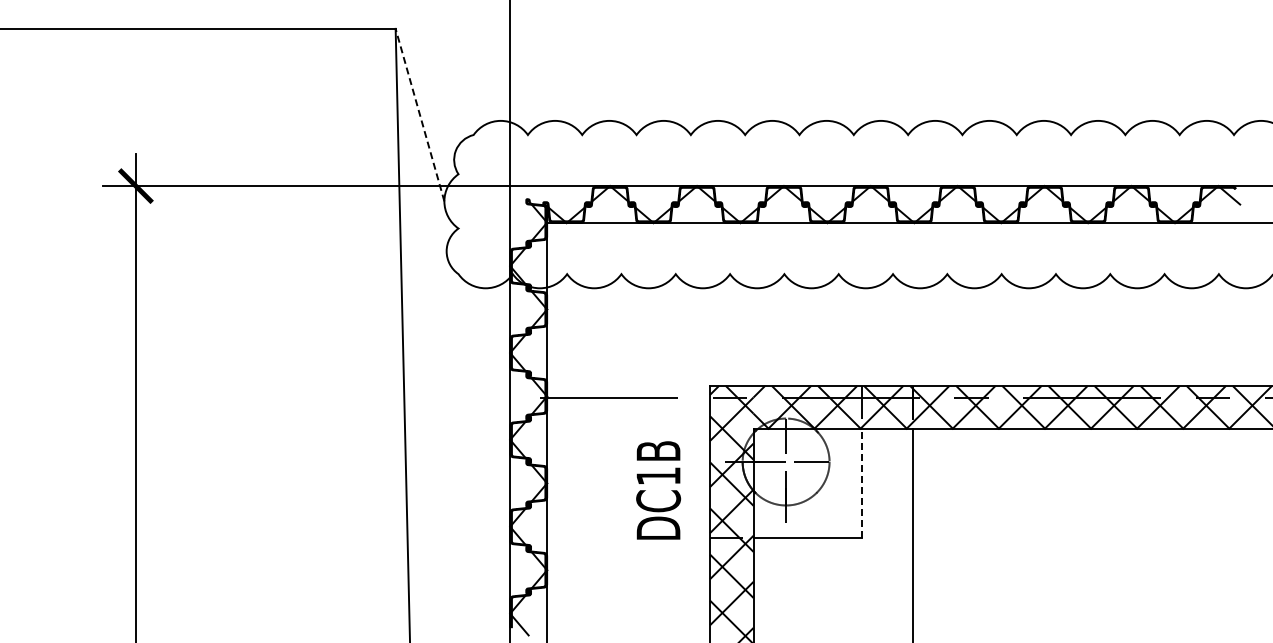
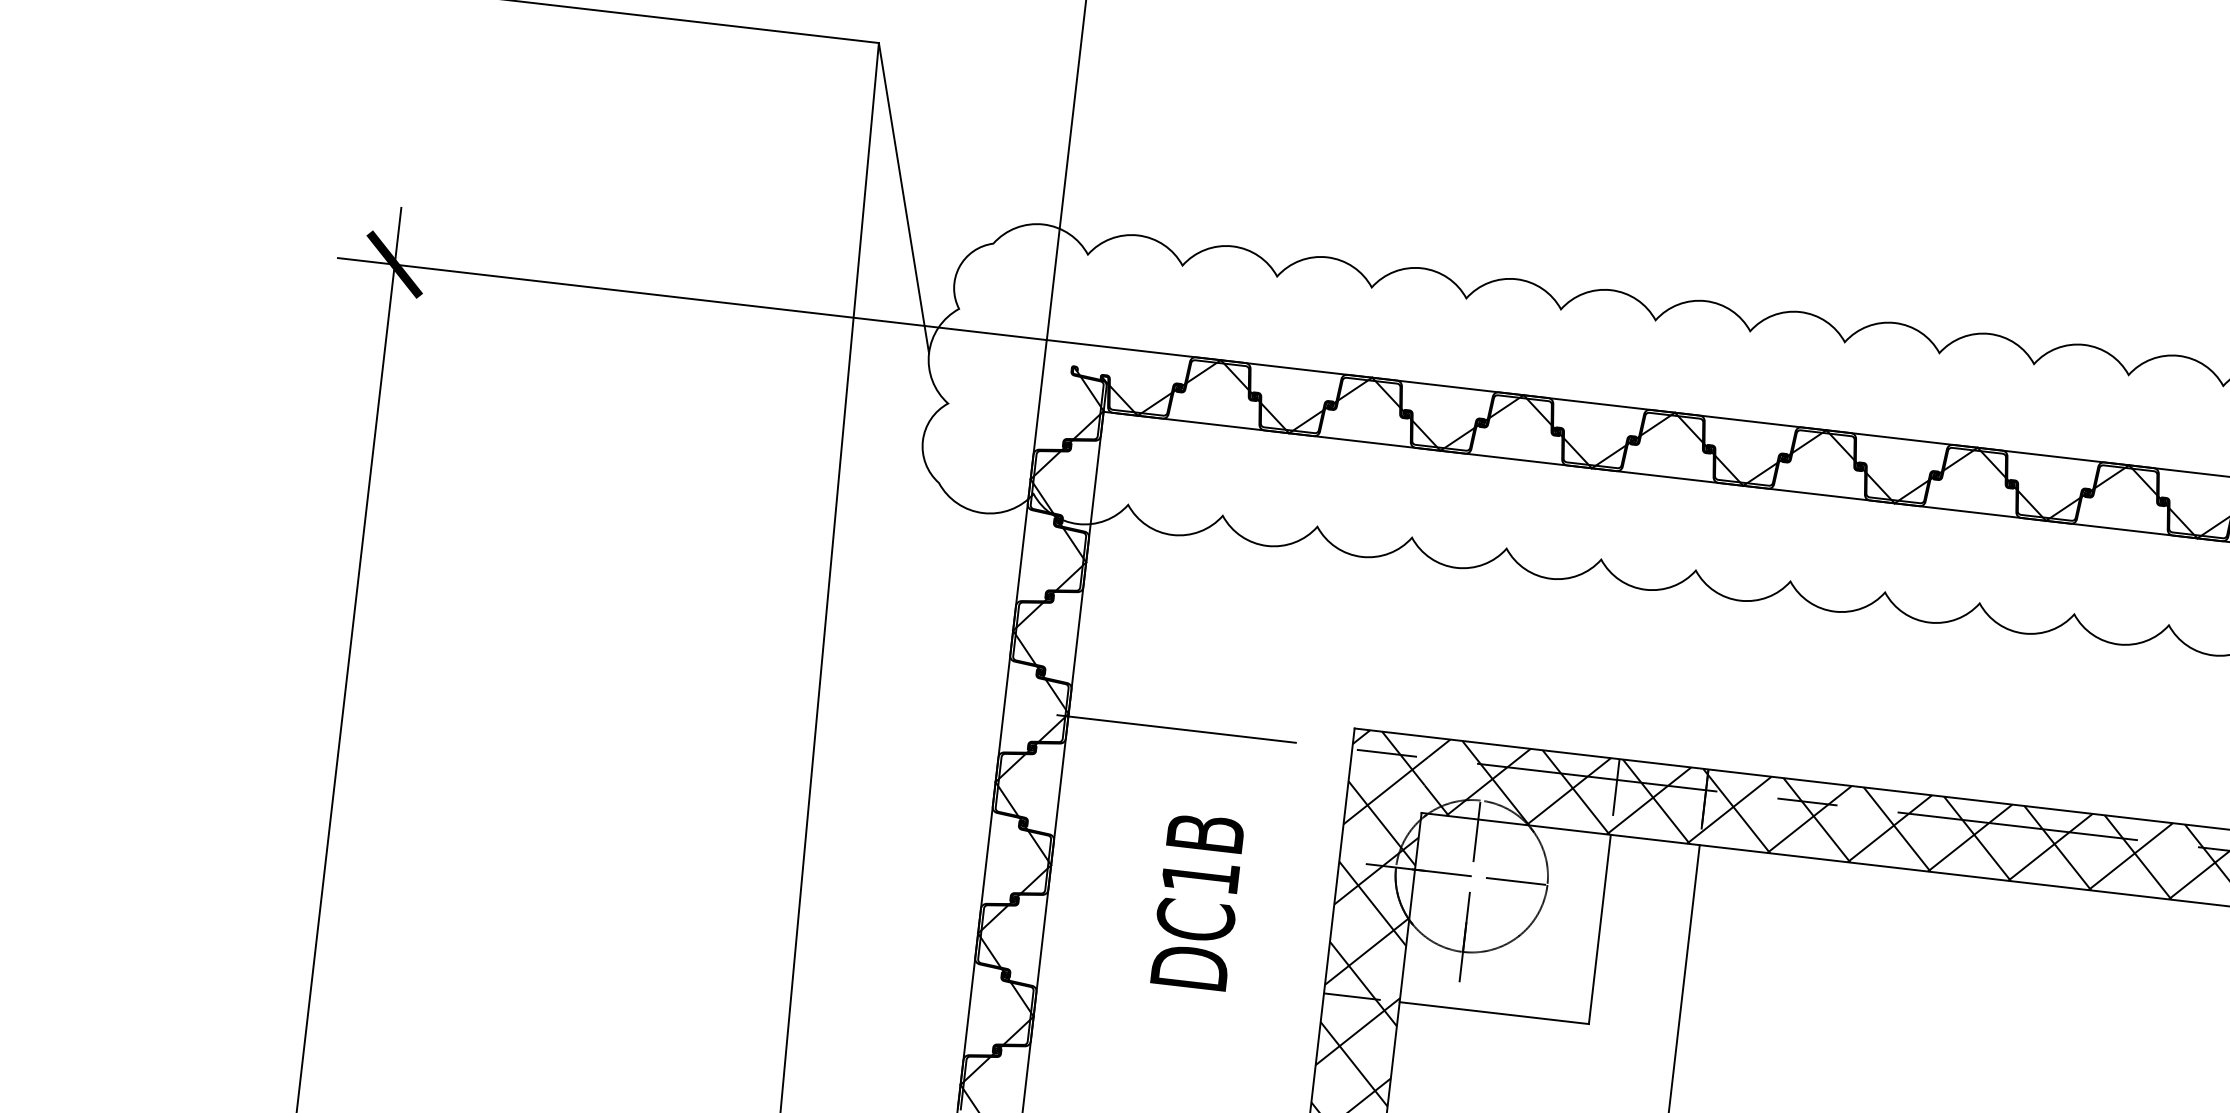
line: (420, 115) -> (904, 198), dashed -> solid
line: (862, 483) -> (1600, 929), dashed -> solid
text: (658, 490) -> (1197, 901), moved

